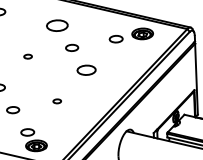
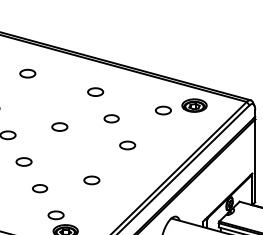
part: (57, 25) -> (95, 91), size x0.62
part: (27, 56) -> (59, 126), size x1.67
part: (86, 70) -> (127, 145), size x0.71
part: (56, 101) -> (91, 180), size x1.67

